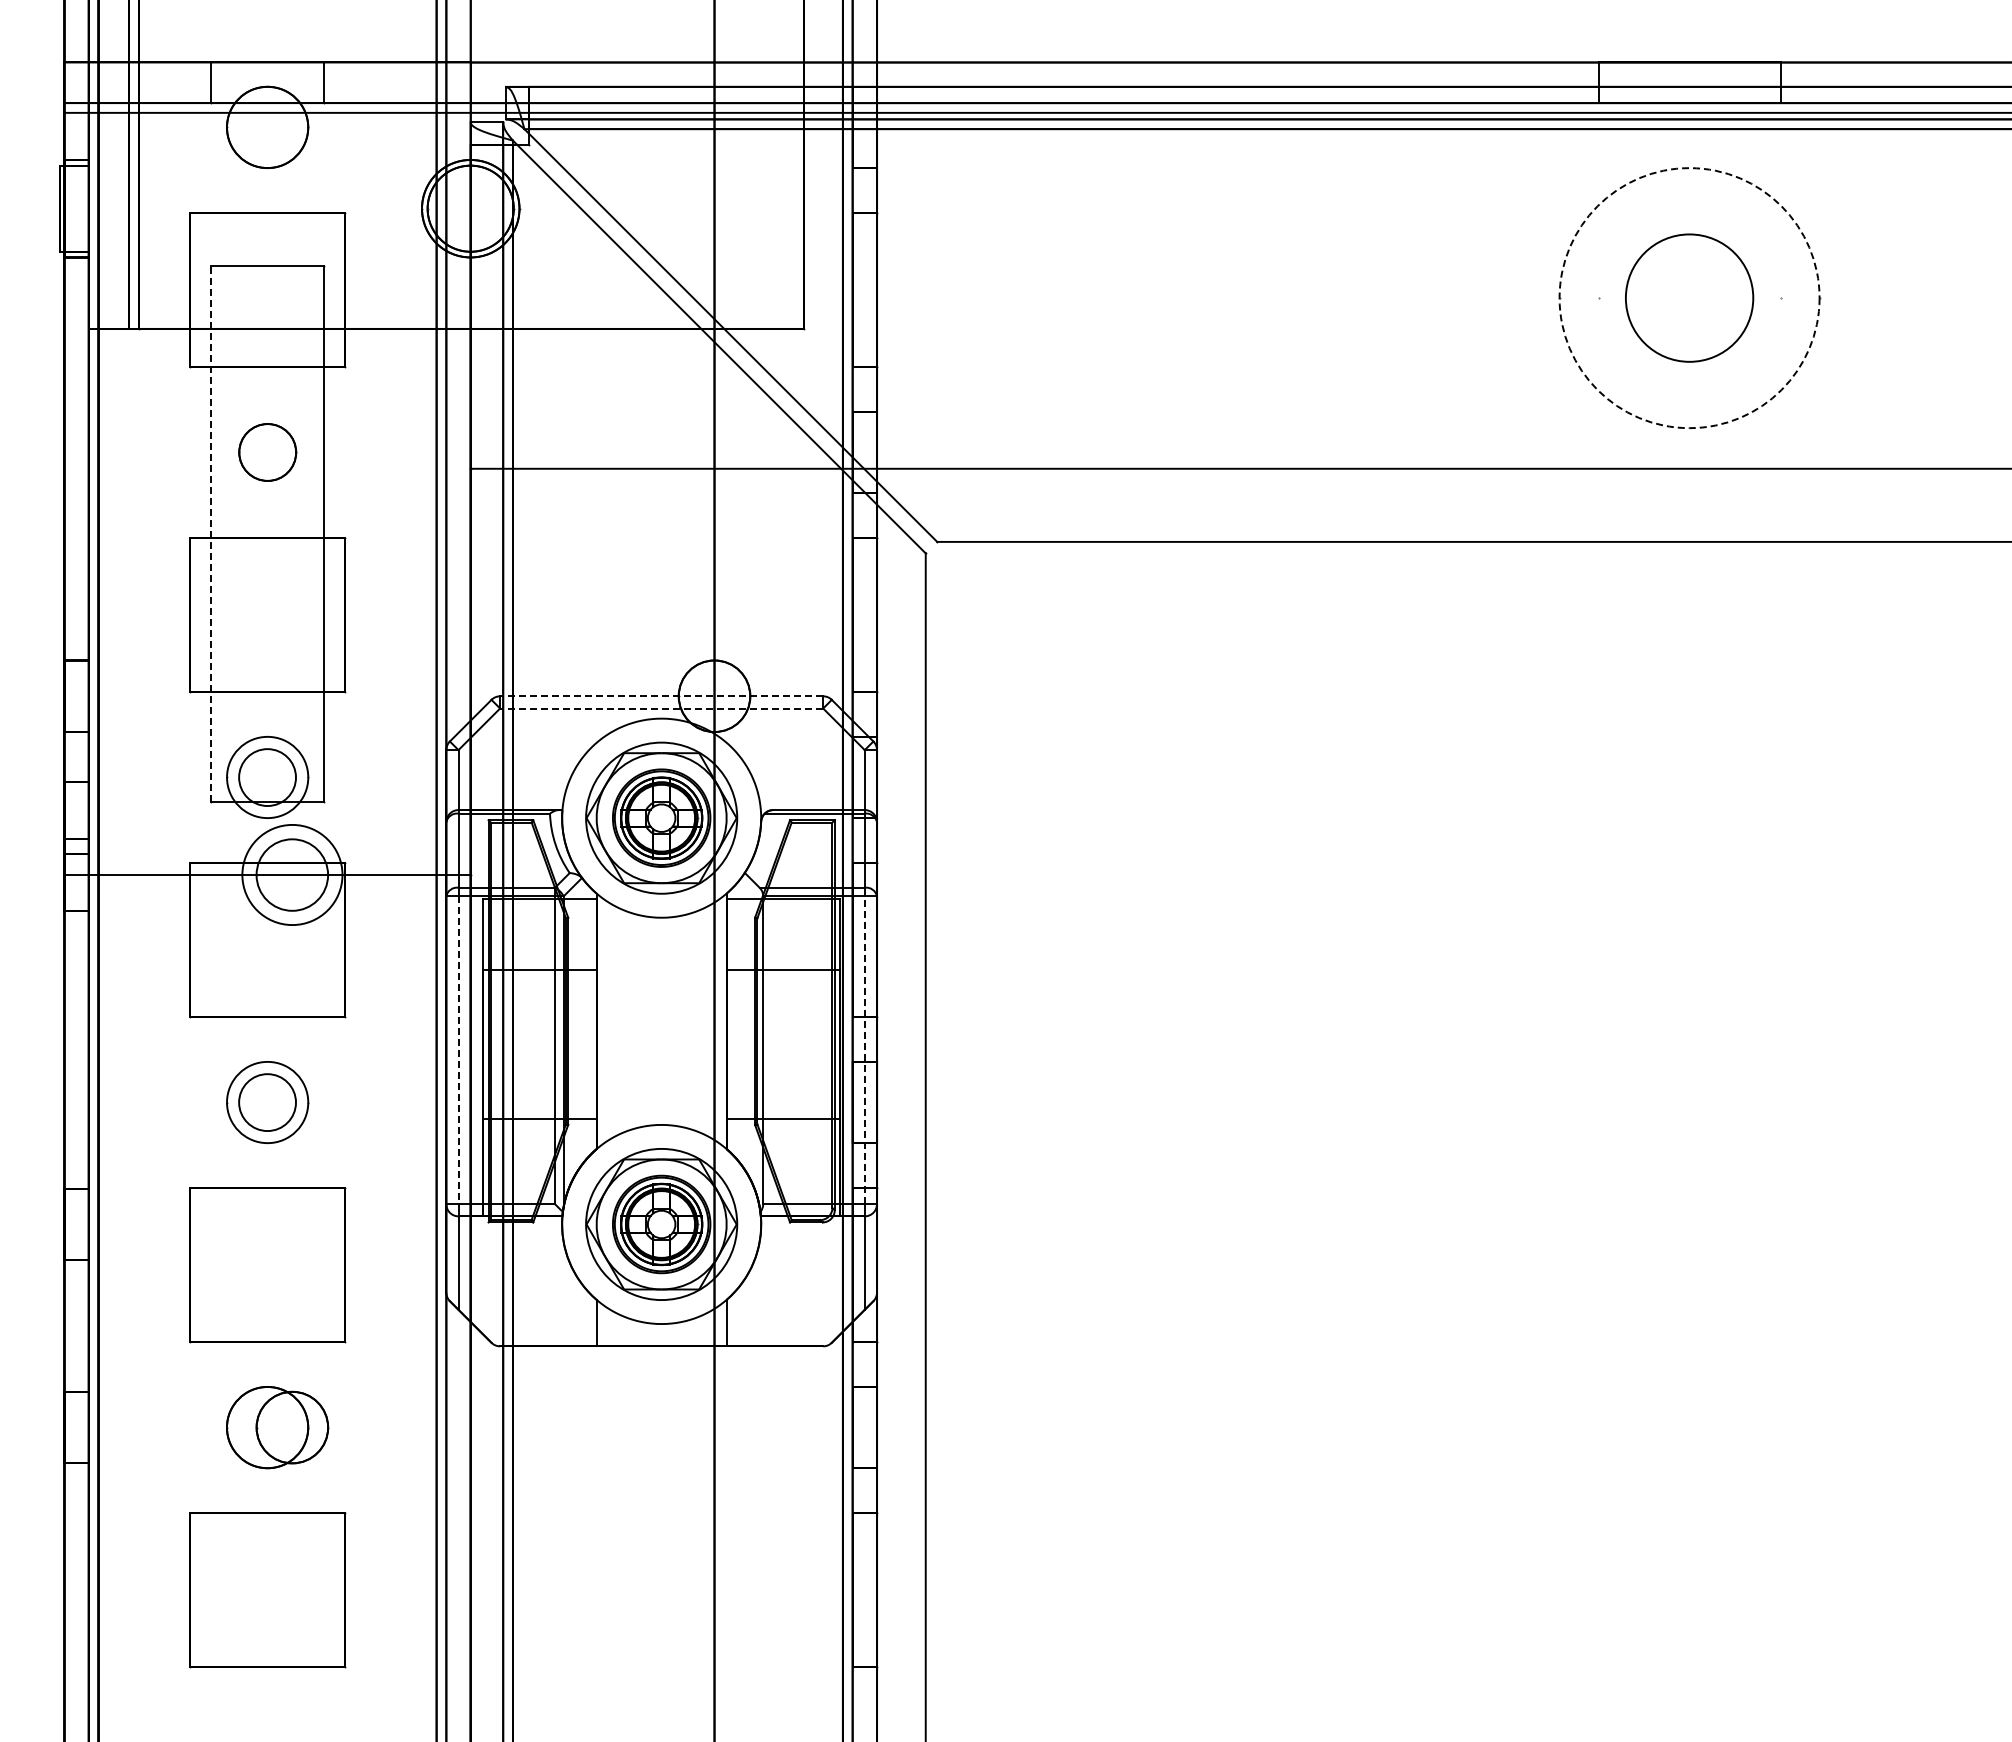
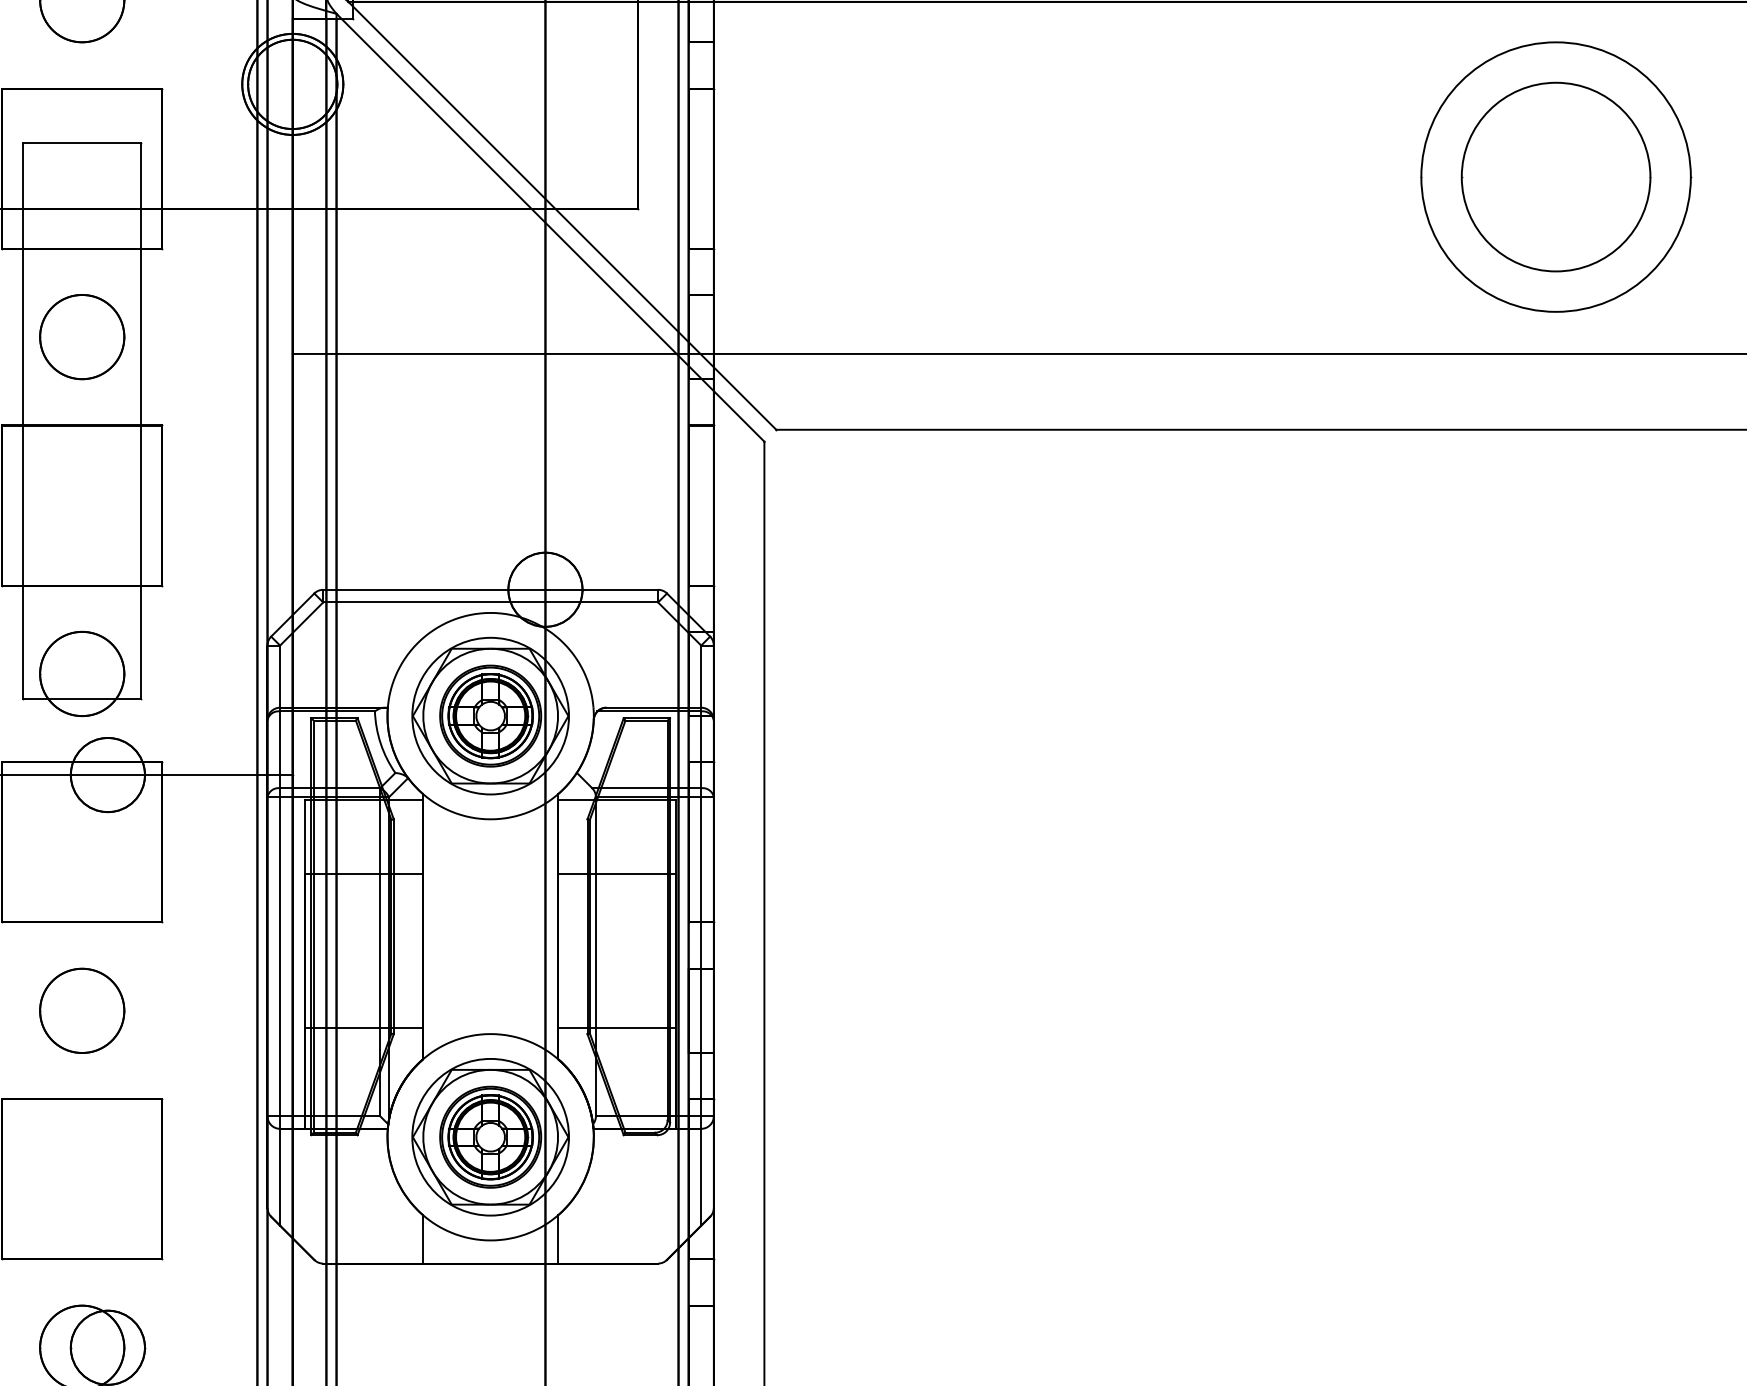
circle: (1689, 298) -> (1556, 177), dashed -> solid
circle: (1689, 298) -> (1556, 177), size x1.43
part: (267, 452) -> (82, 337), size x1.43
line: (210, 533) -> (23, 421), dashed -> solid
line: (661, 696) -> (490, 590), dashed -> solid
line: (661, 708) -> (490, 602), dashed -> solid
circle: (267, 777) -> (82, 673), size x1.43
circle: (292, 874) -> (108, 774), size x0.71
line: (458, 1050) -> (280, 956), dashed -> solid
line: (864, 1050) -> (700, 956), dashed -> solid
circle: (267, 1102) -> (82, 1010), size x1.43

